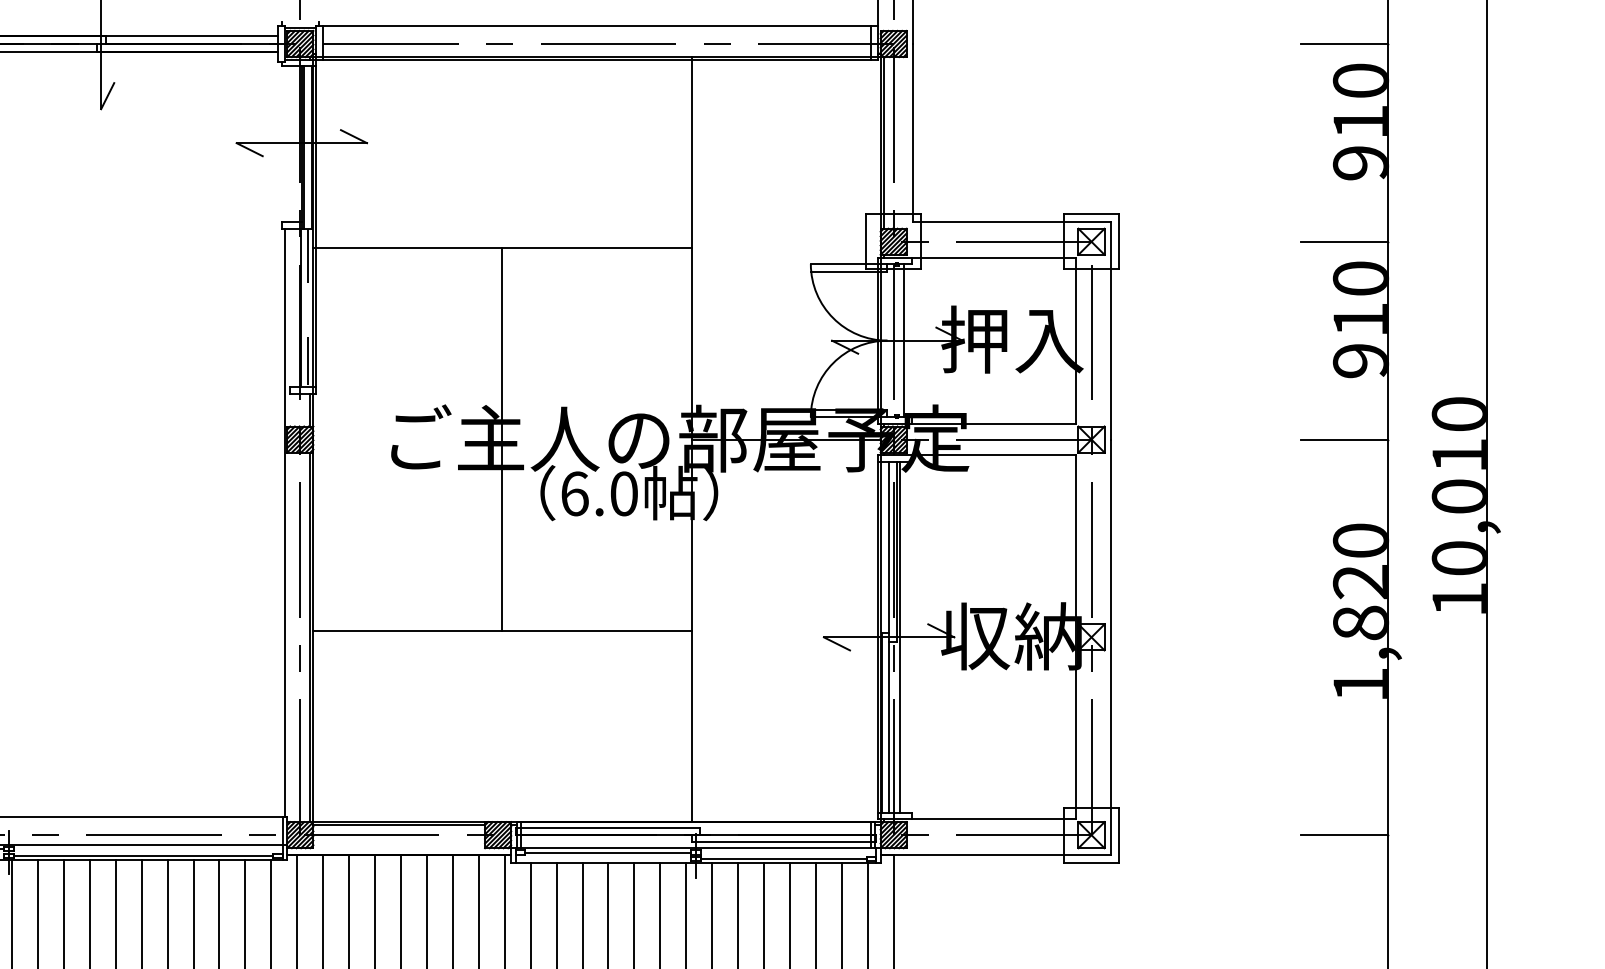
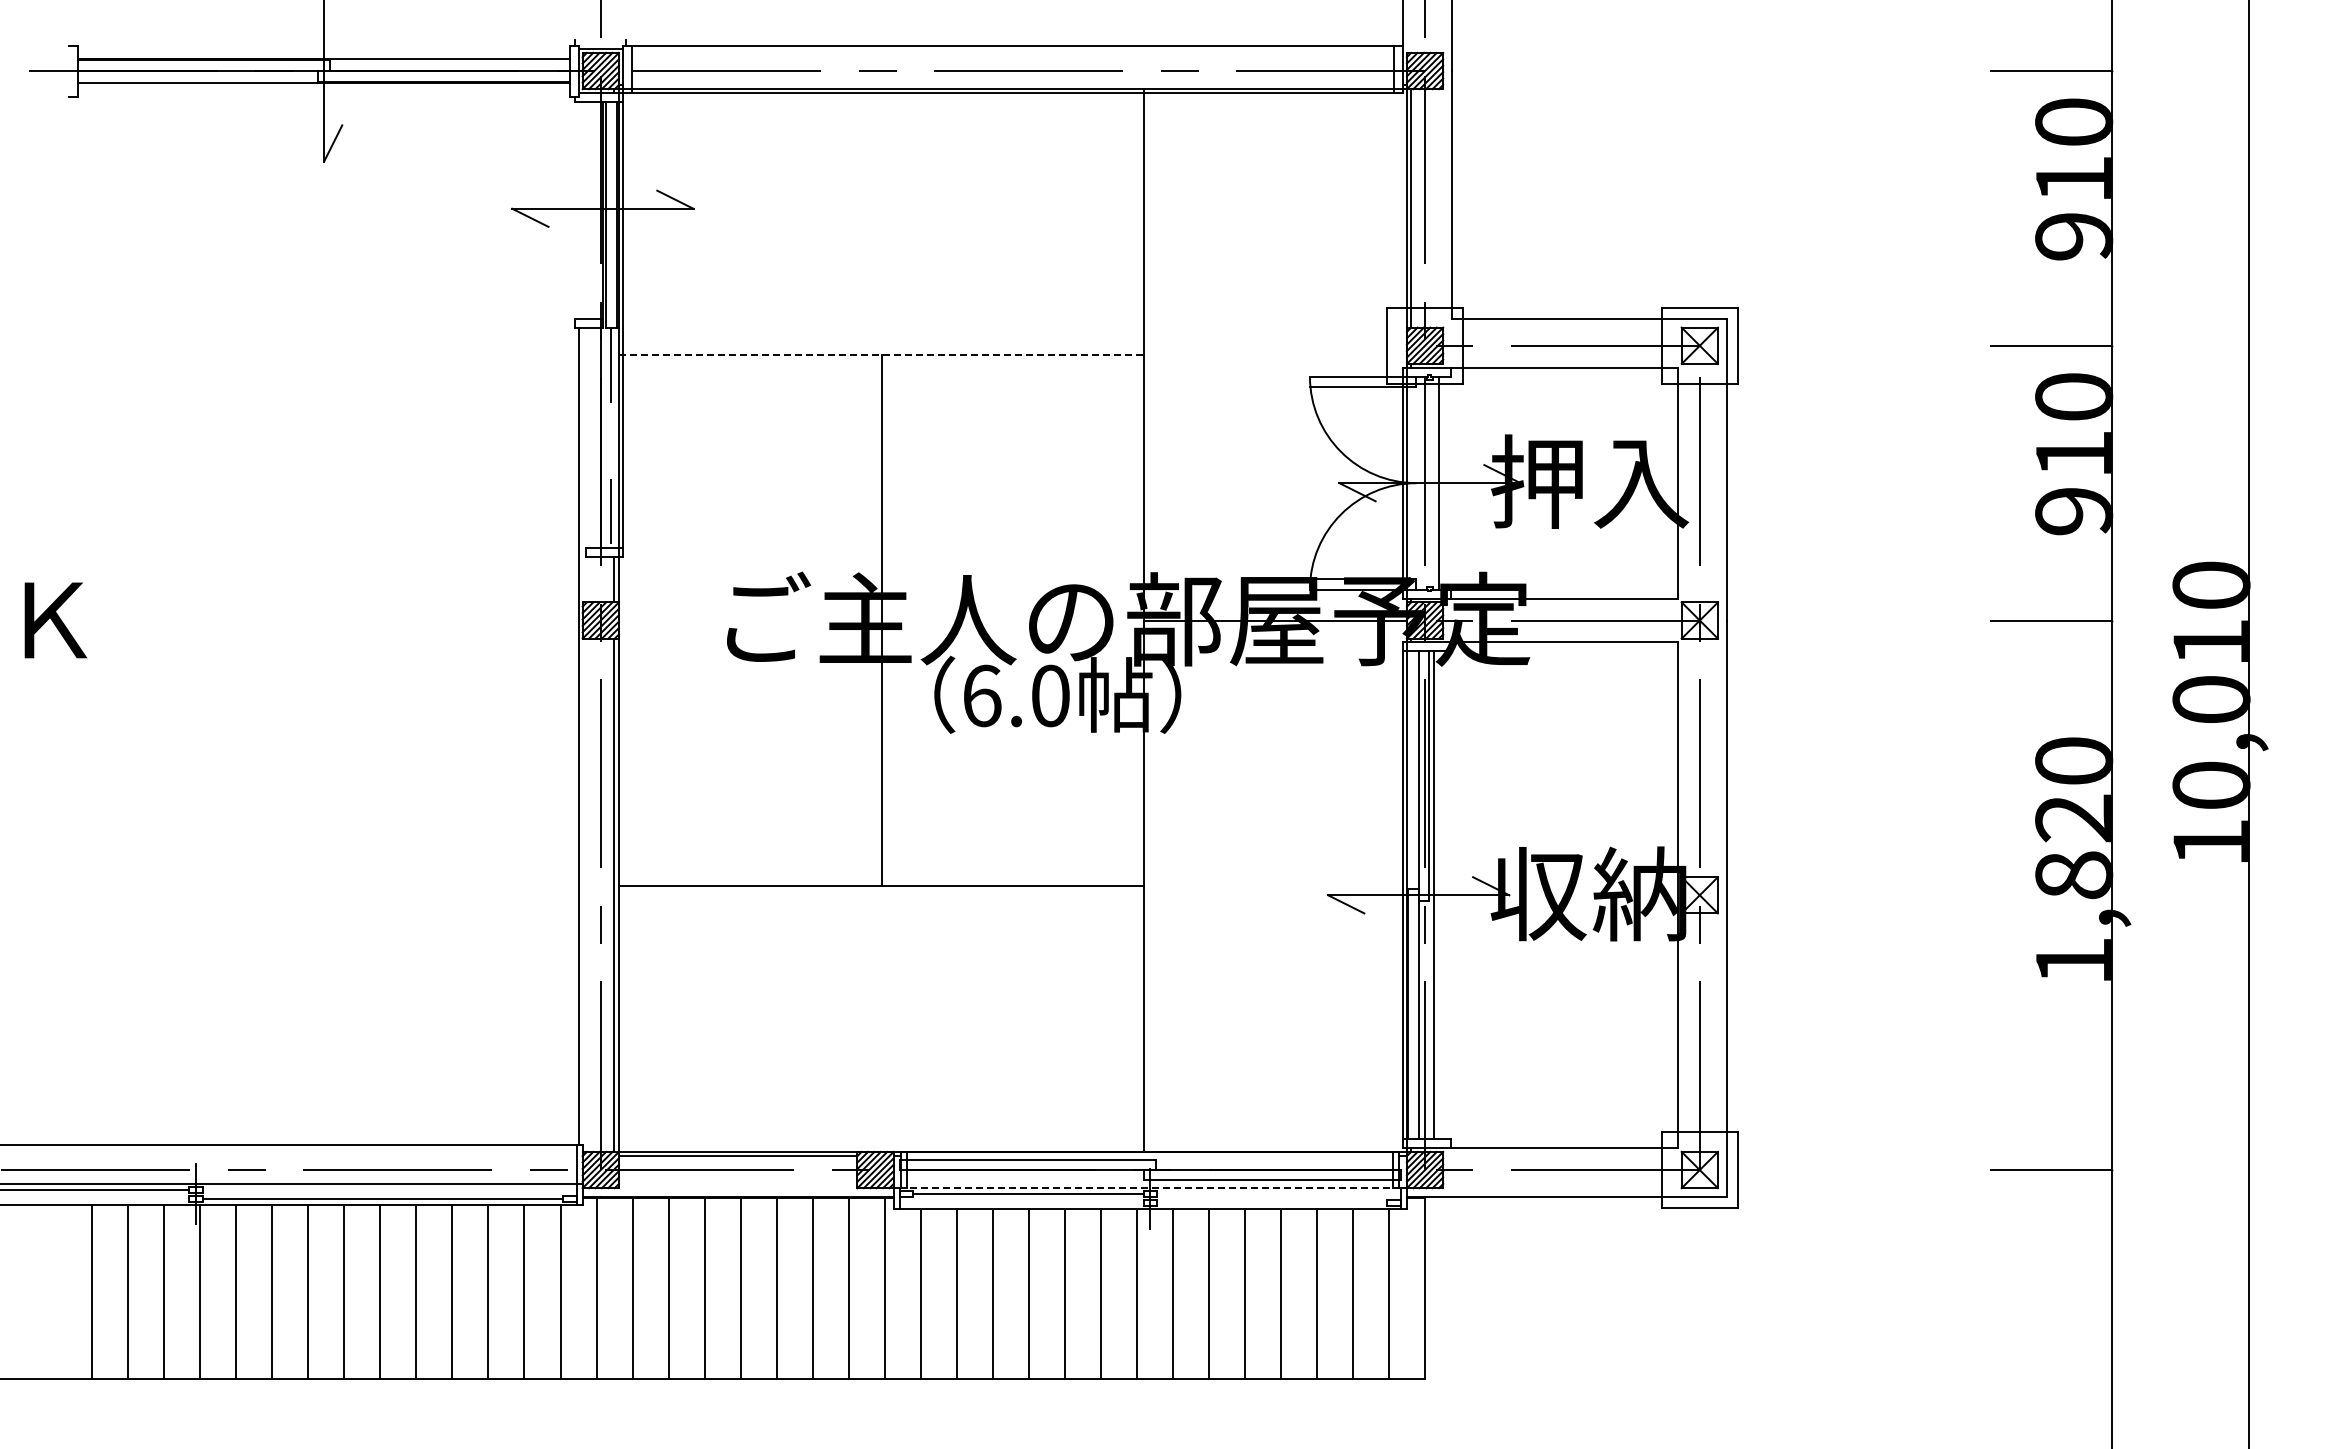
line: (502, 248) -> (881, 354), solid -> dashed
line: (696, 848) -> (1150, 1188), solid -> dashed
line: (783, 859) -> (1272, 1203), removed

